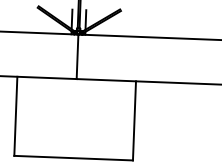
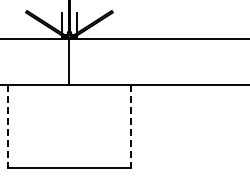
line: (15, 116) -> (7, 126), solid -> dashed
line: (134, 121) -> (131, 126), solid -> dashed

